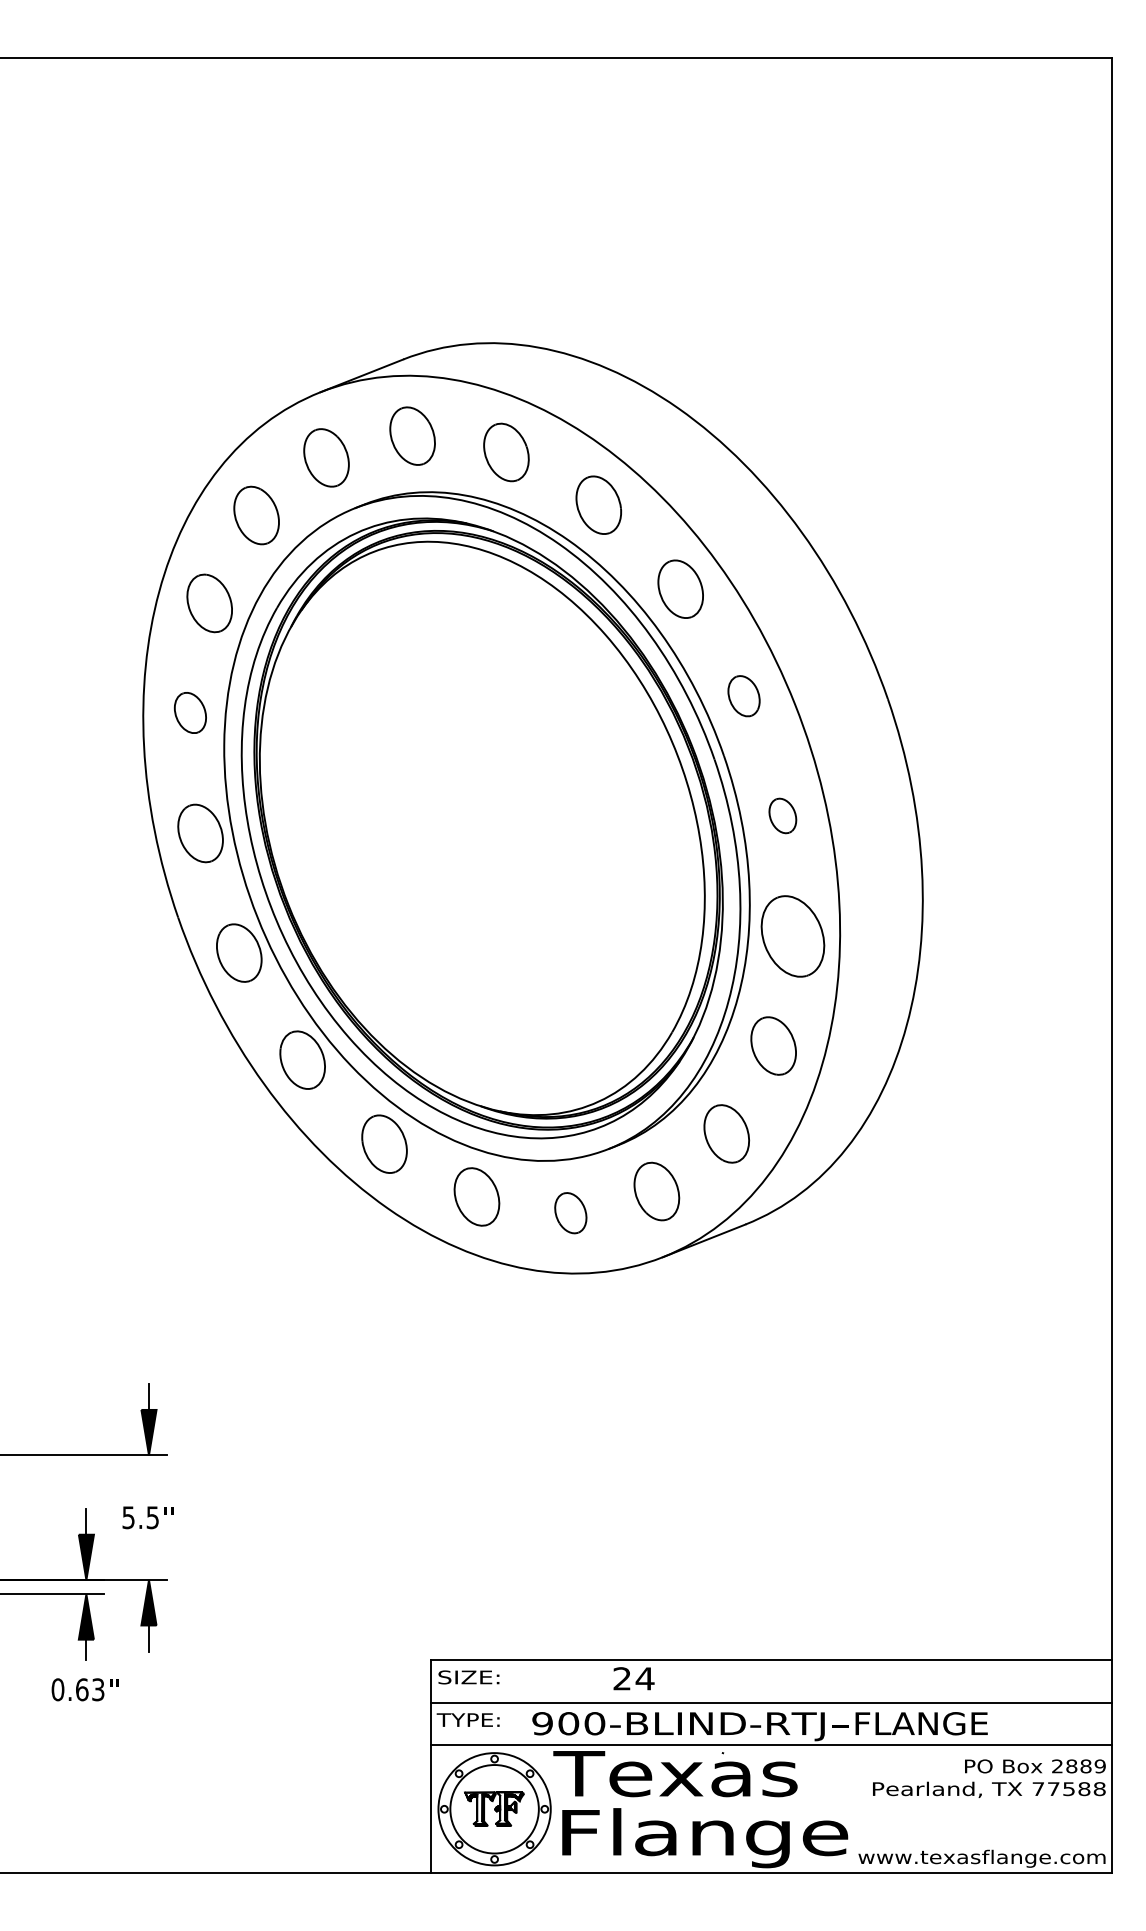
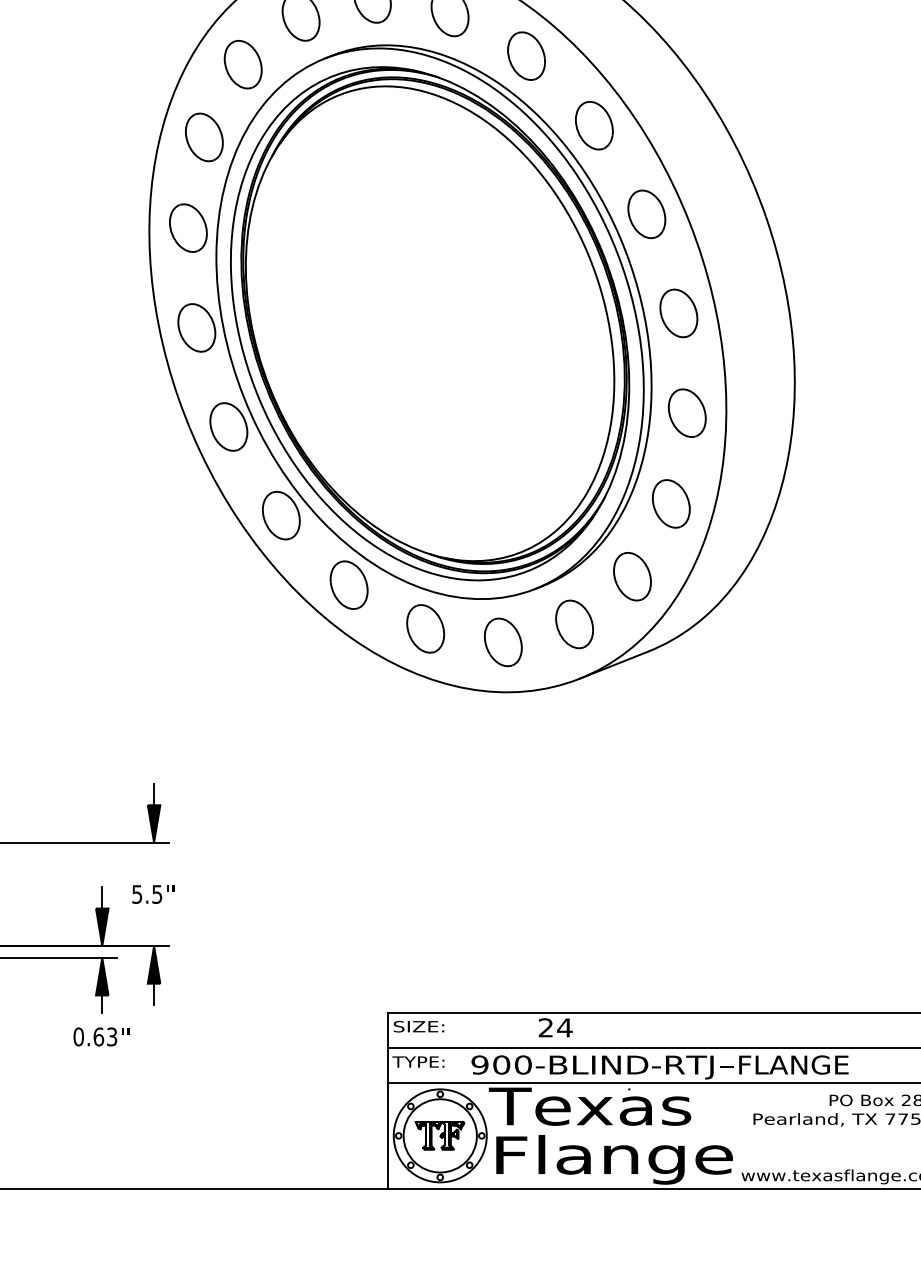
part: (743, 695) -> (646, 213), size x1.43
part: (190, 712) -> (188, 227), size x1.43
part: (782, 815) -> (678, 313), size x1.67
part: (792, 936) -> (686, 413), size x0.71
part: (570, 1212) -> (503, 641), size x1.43

